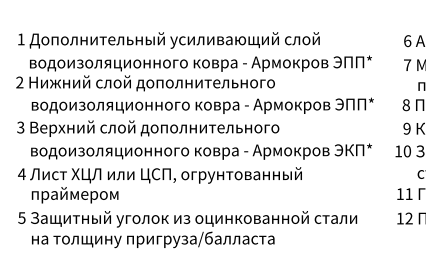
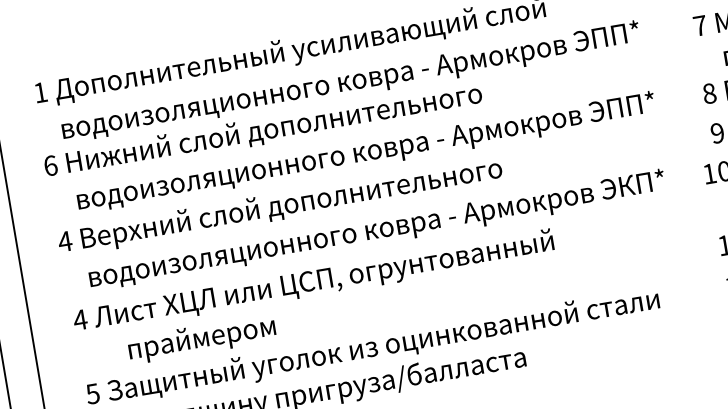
text: (19, 82) -> (50, 165), 2 -> 6
text: (20, 127) -> (64, 241), 3 -> 4
text: (74, 195) -> (201, 339), moved

